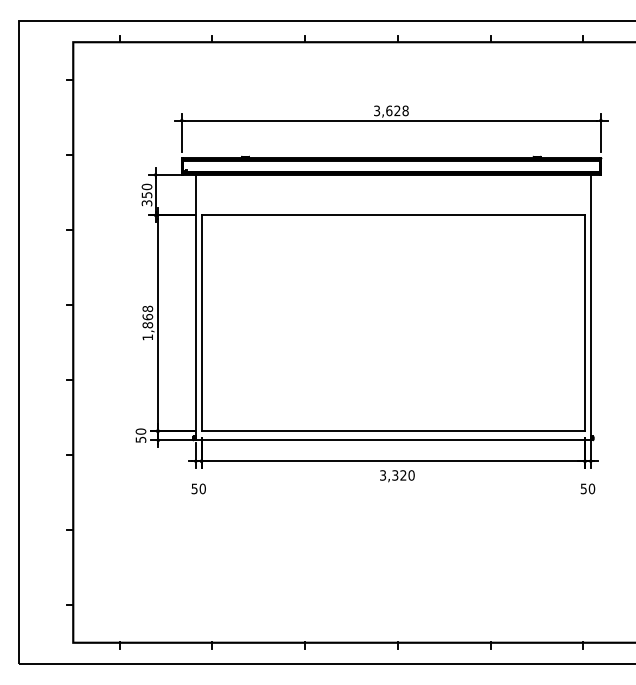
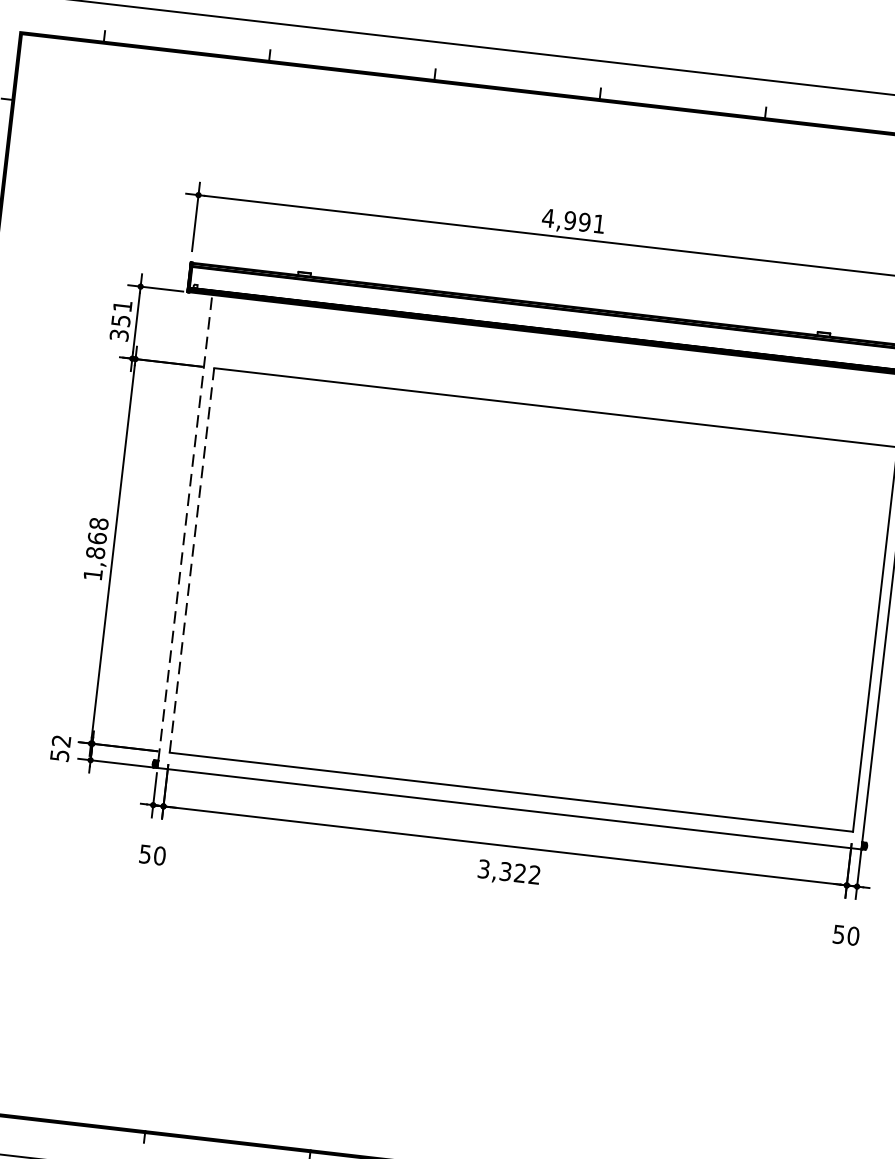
text: (390, 110) -> (572, 220), 3,628 -> 4,991
text: (146, 186) -> (121, 305), 350 -> 351
line: (195, 305) -> (184, 527), solid -> dashed
line: (201, 323) -> (191, 560), solid -> dashed
text: (140, 431) -> (60, 740), 50 -> 52
text: (411, 475) -> (534, 875), 3,320 -> 3,322

